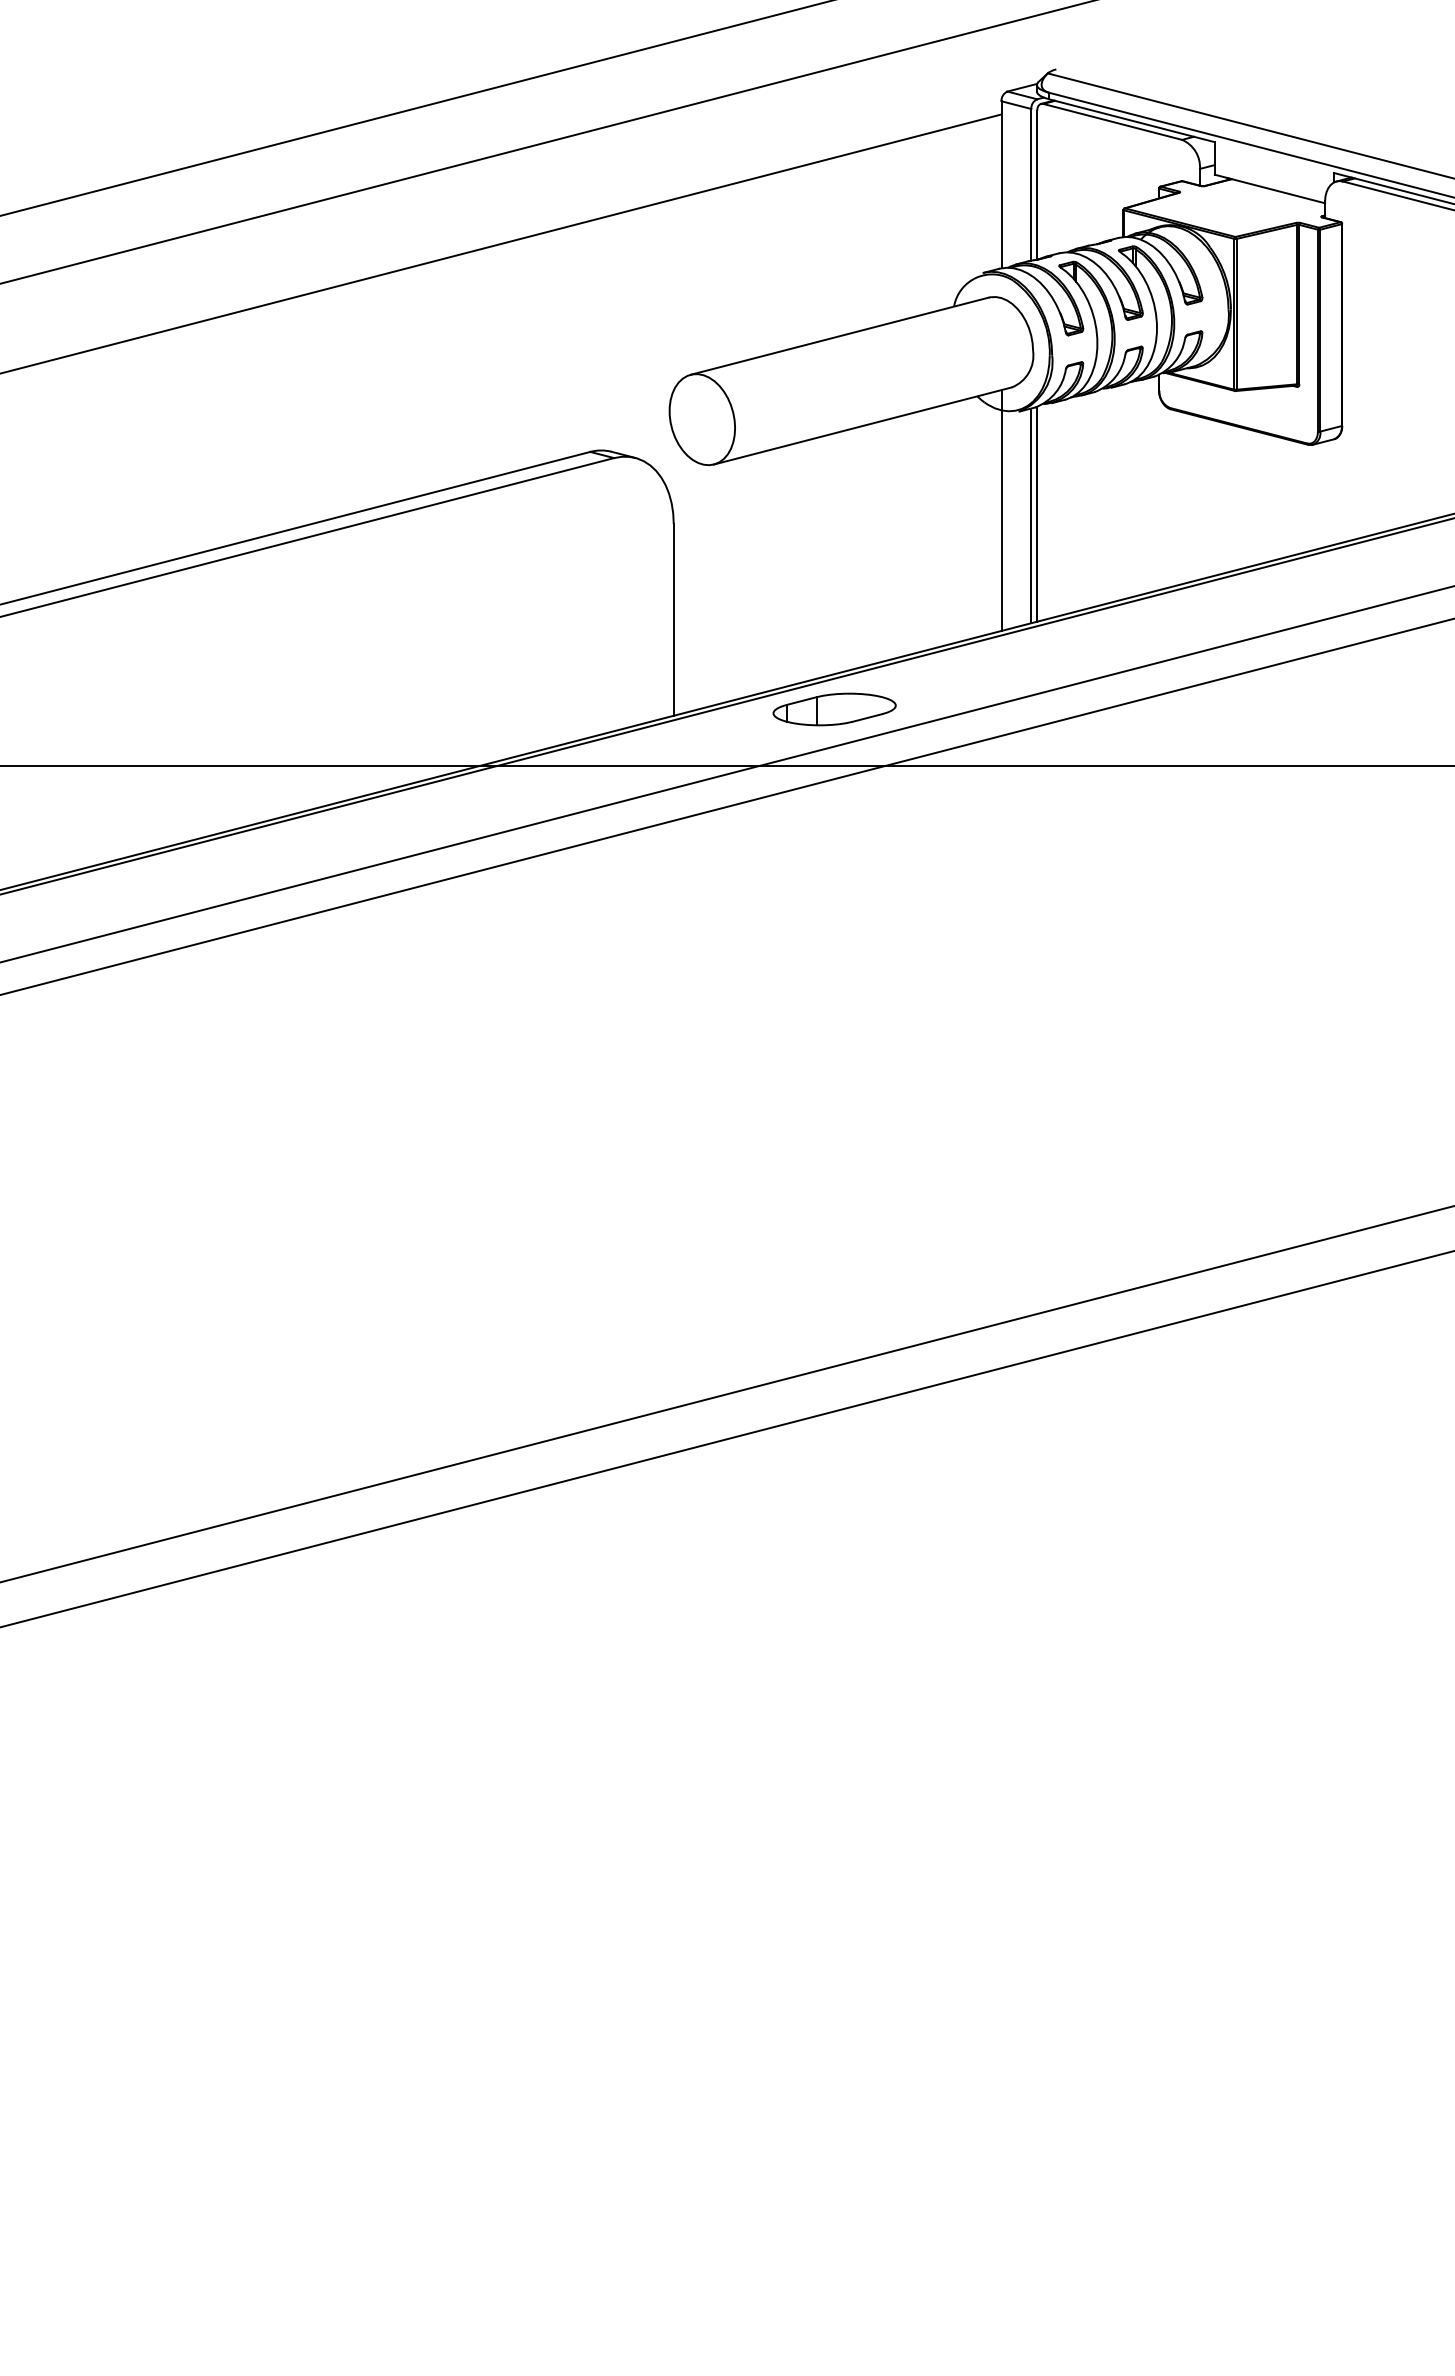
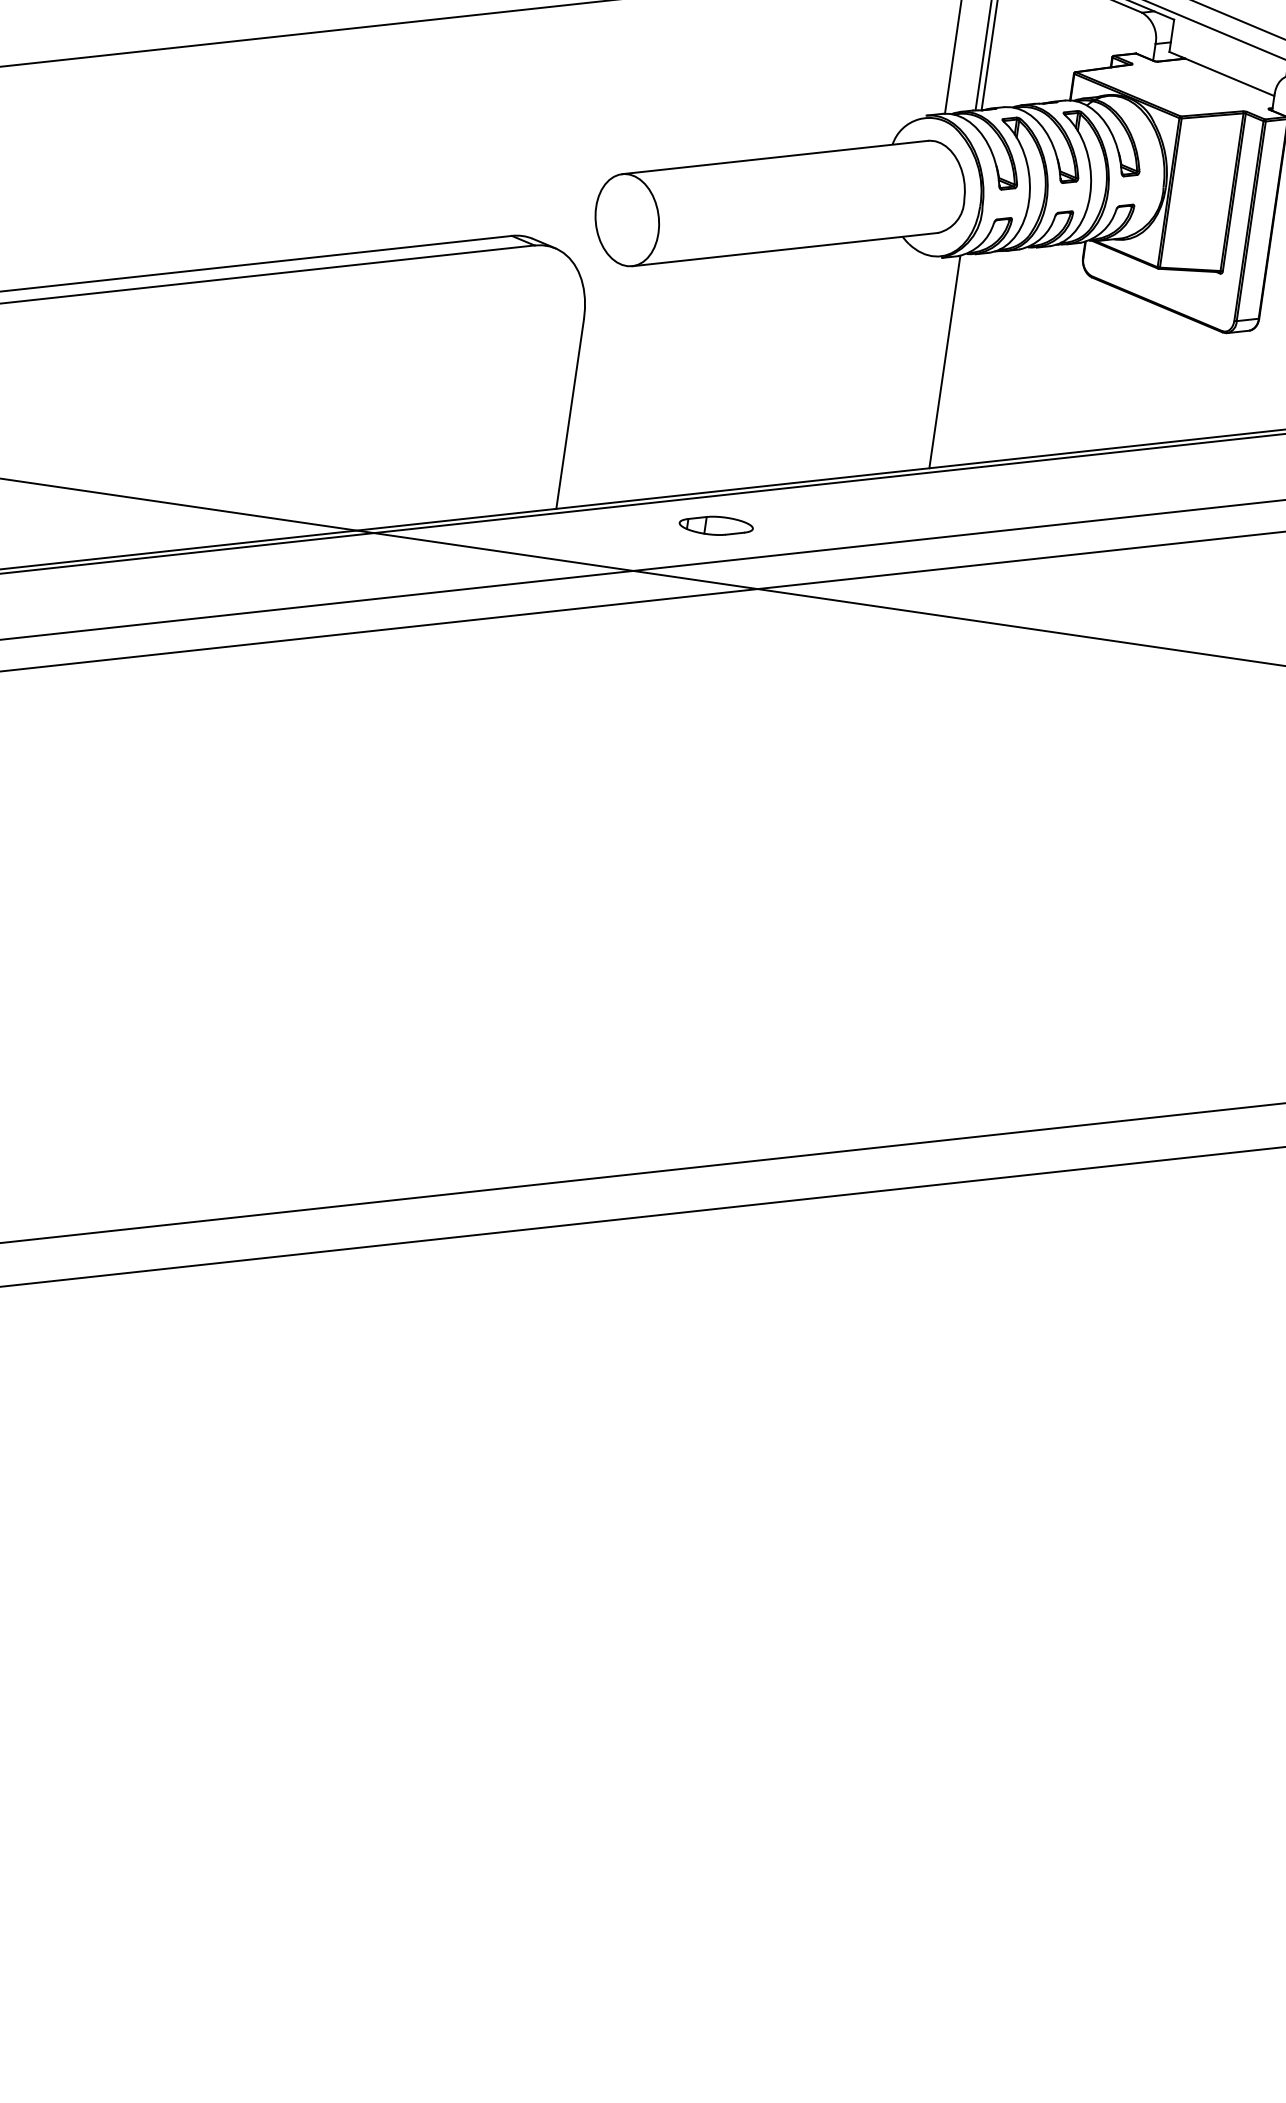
line: (1001, 510) -> (910, 353), removed
line: (1031, 515) -> (938, 362), removed
part: (834, 709) -> (716, 525), size x0.6

